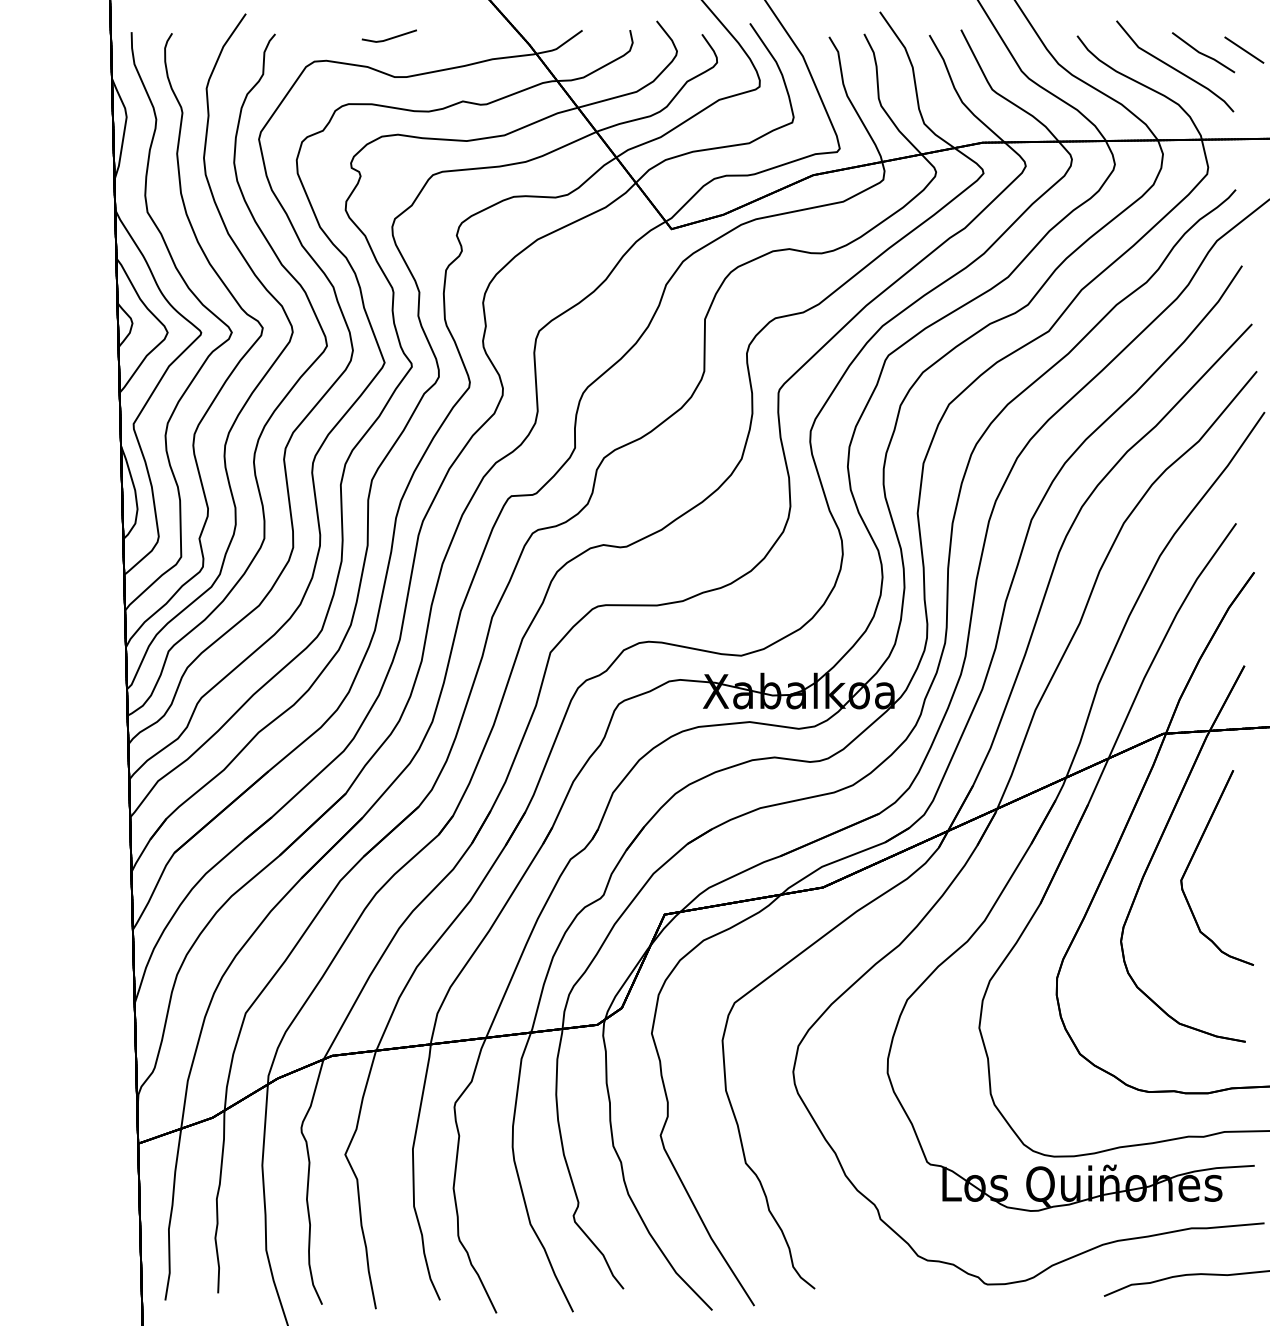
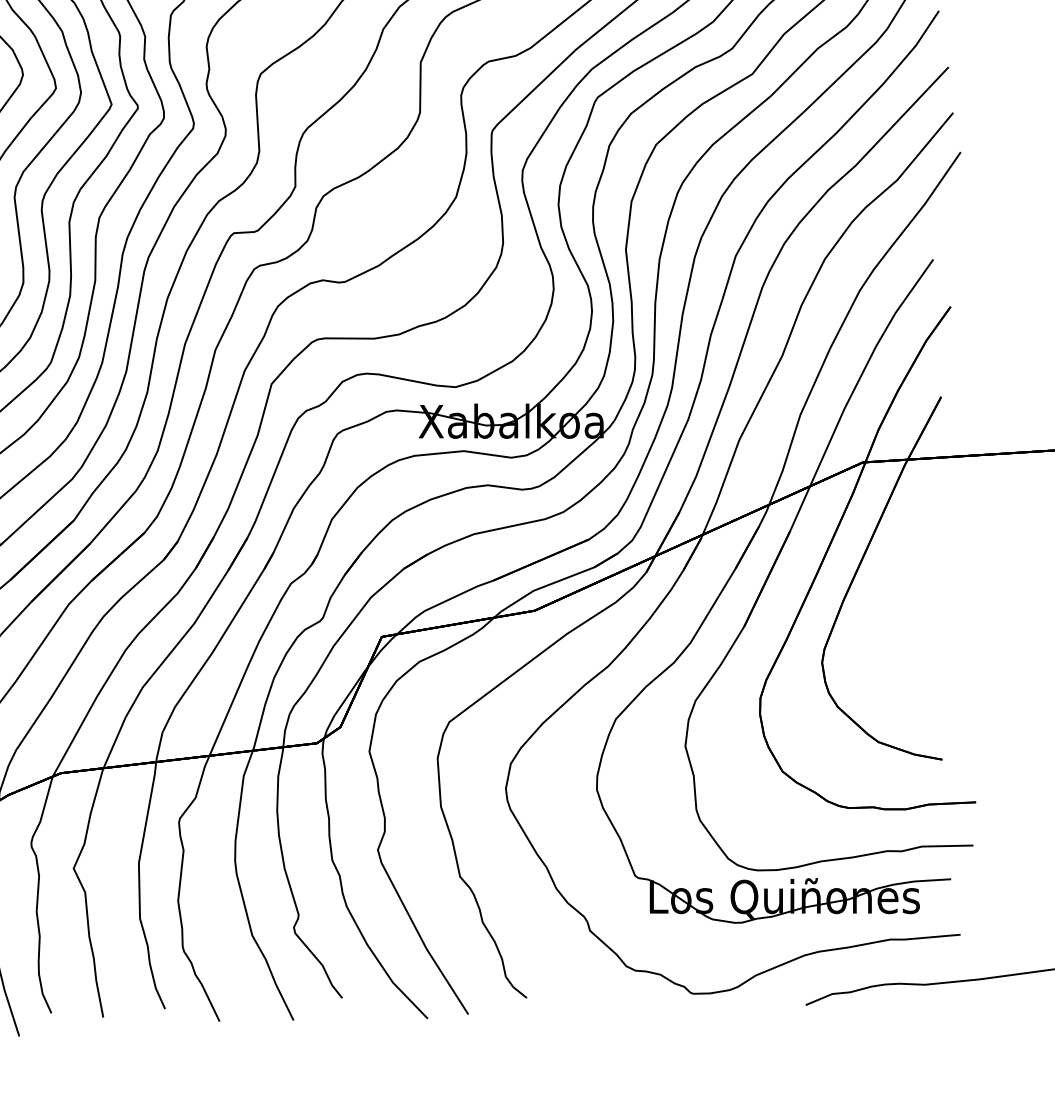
part: (1194, 855) -> (892, 579), removed

